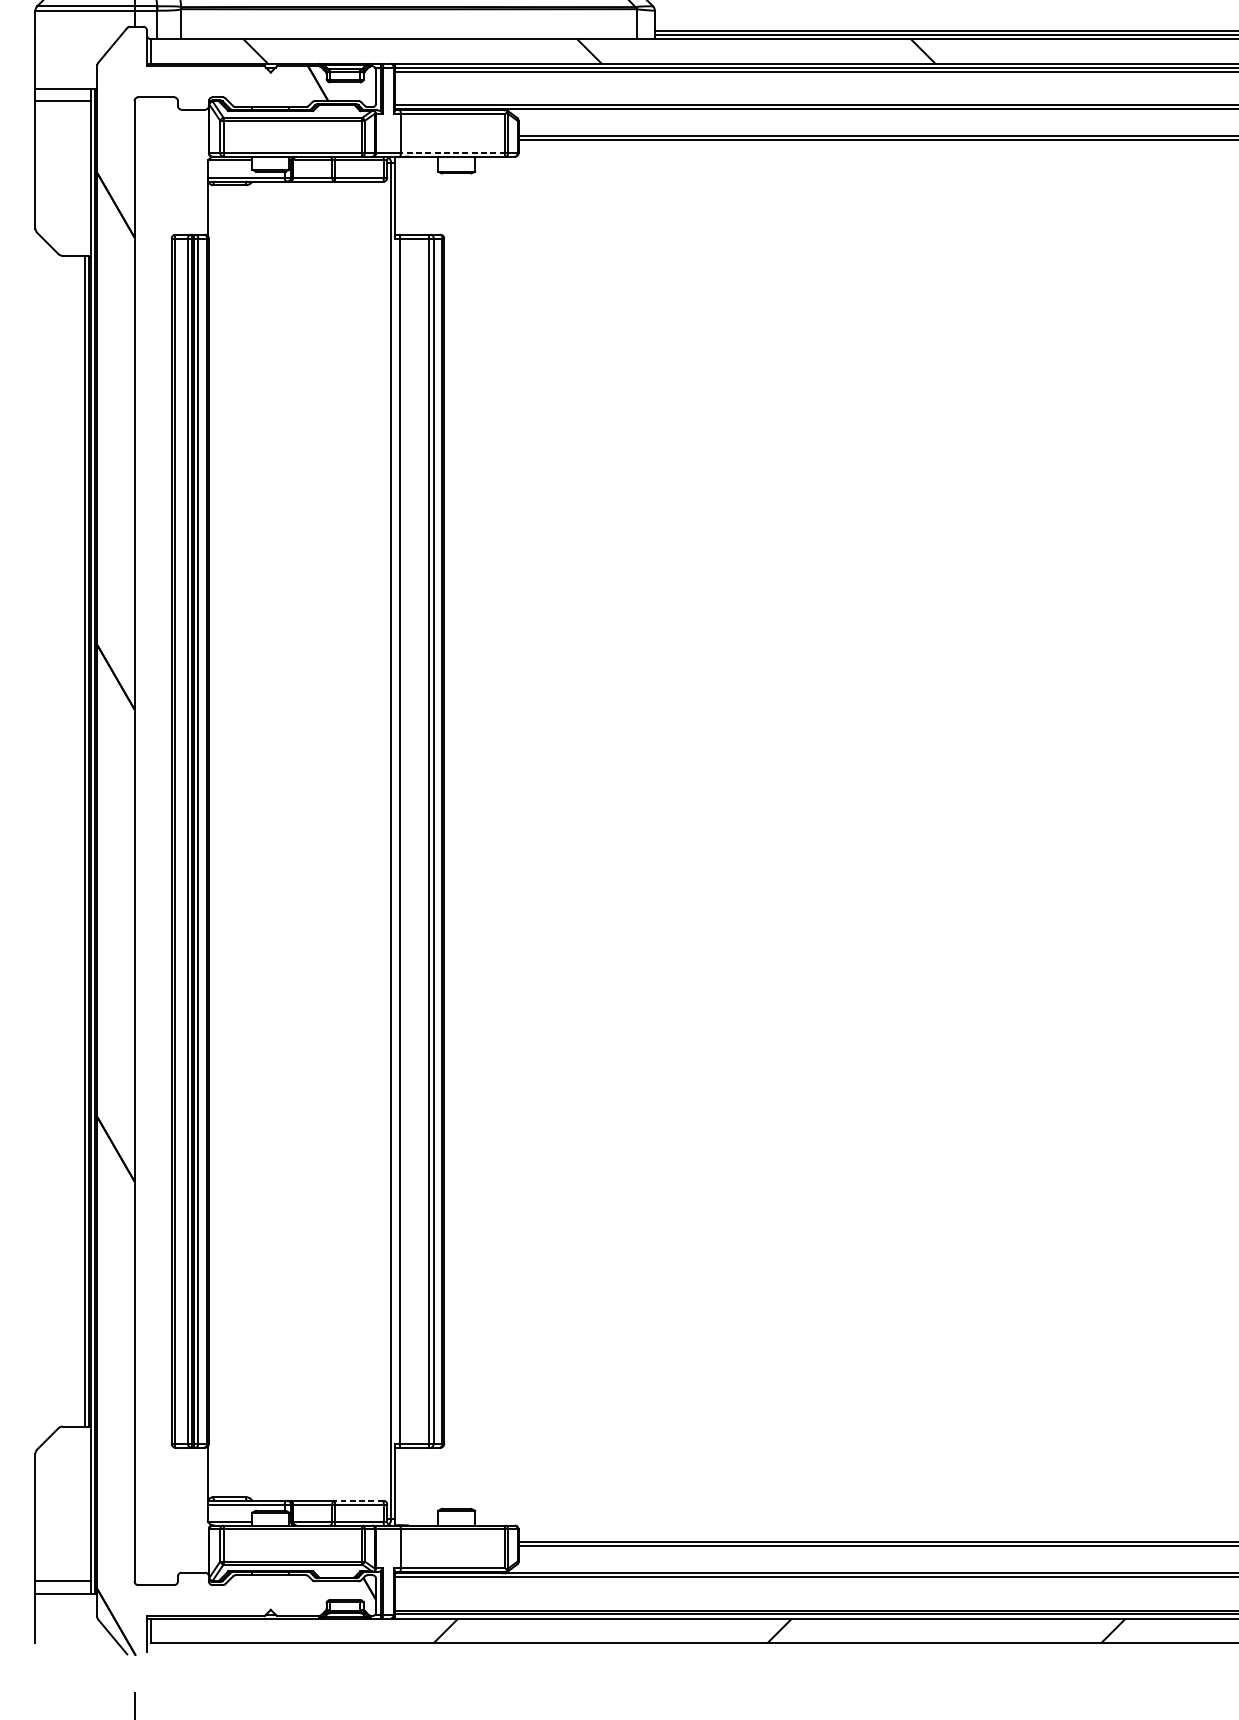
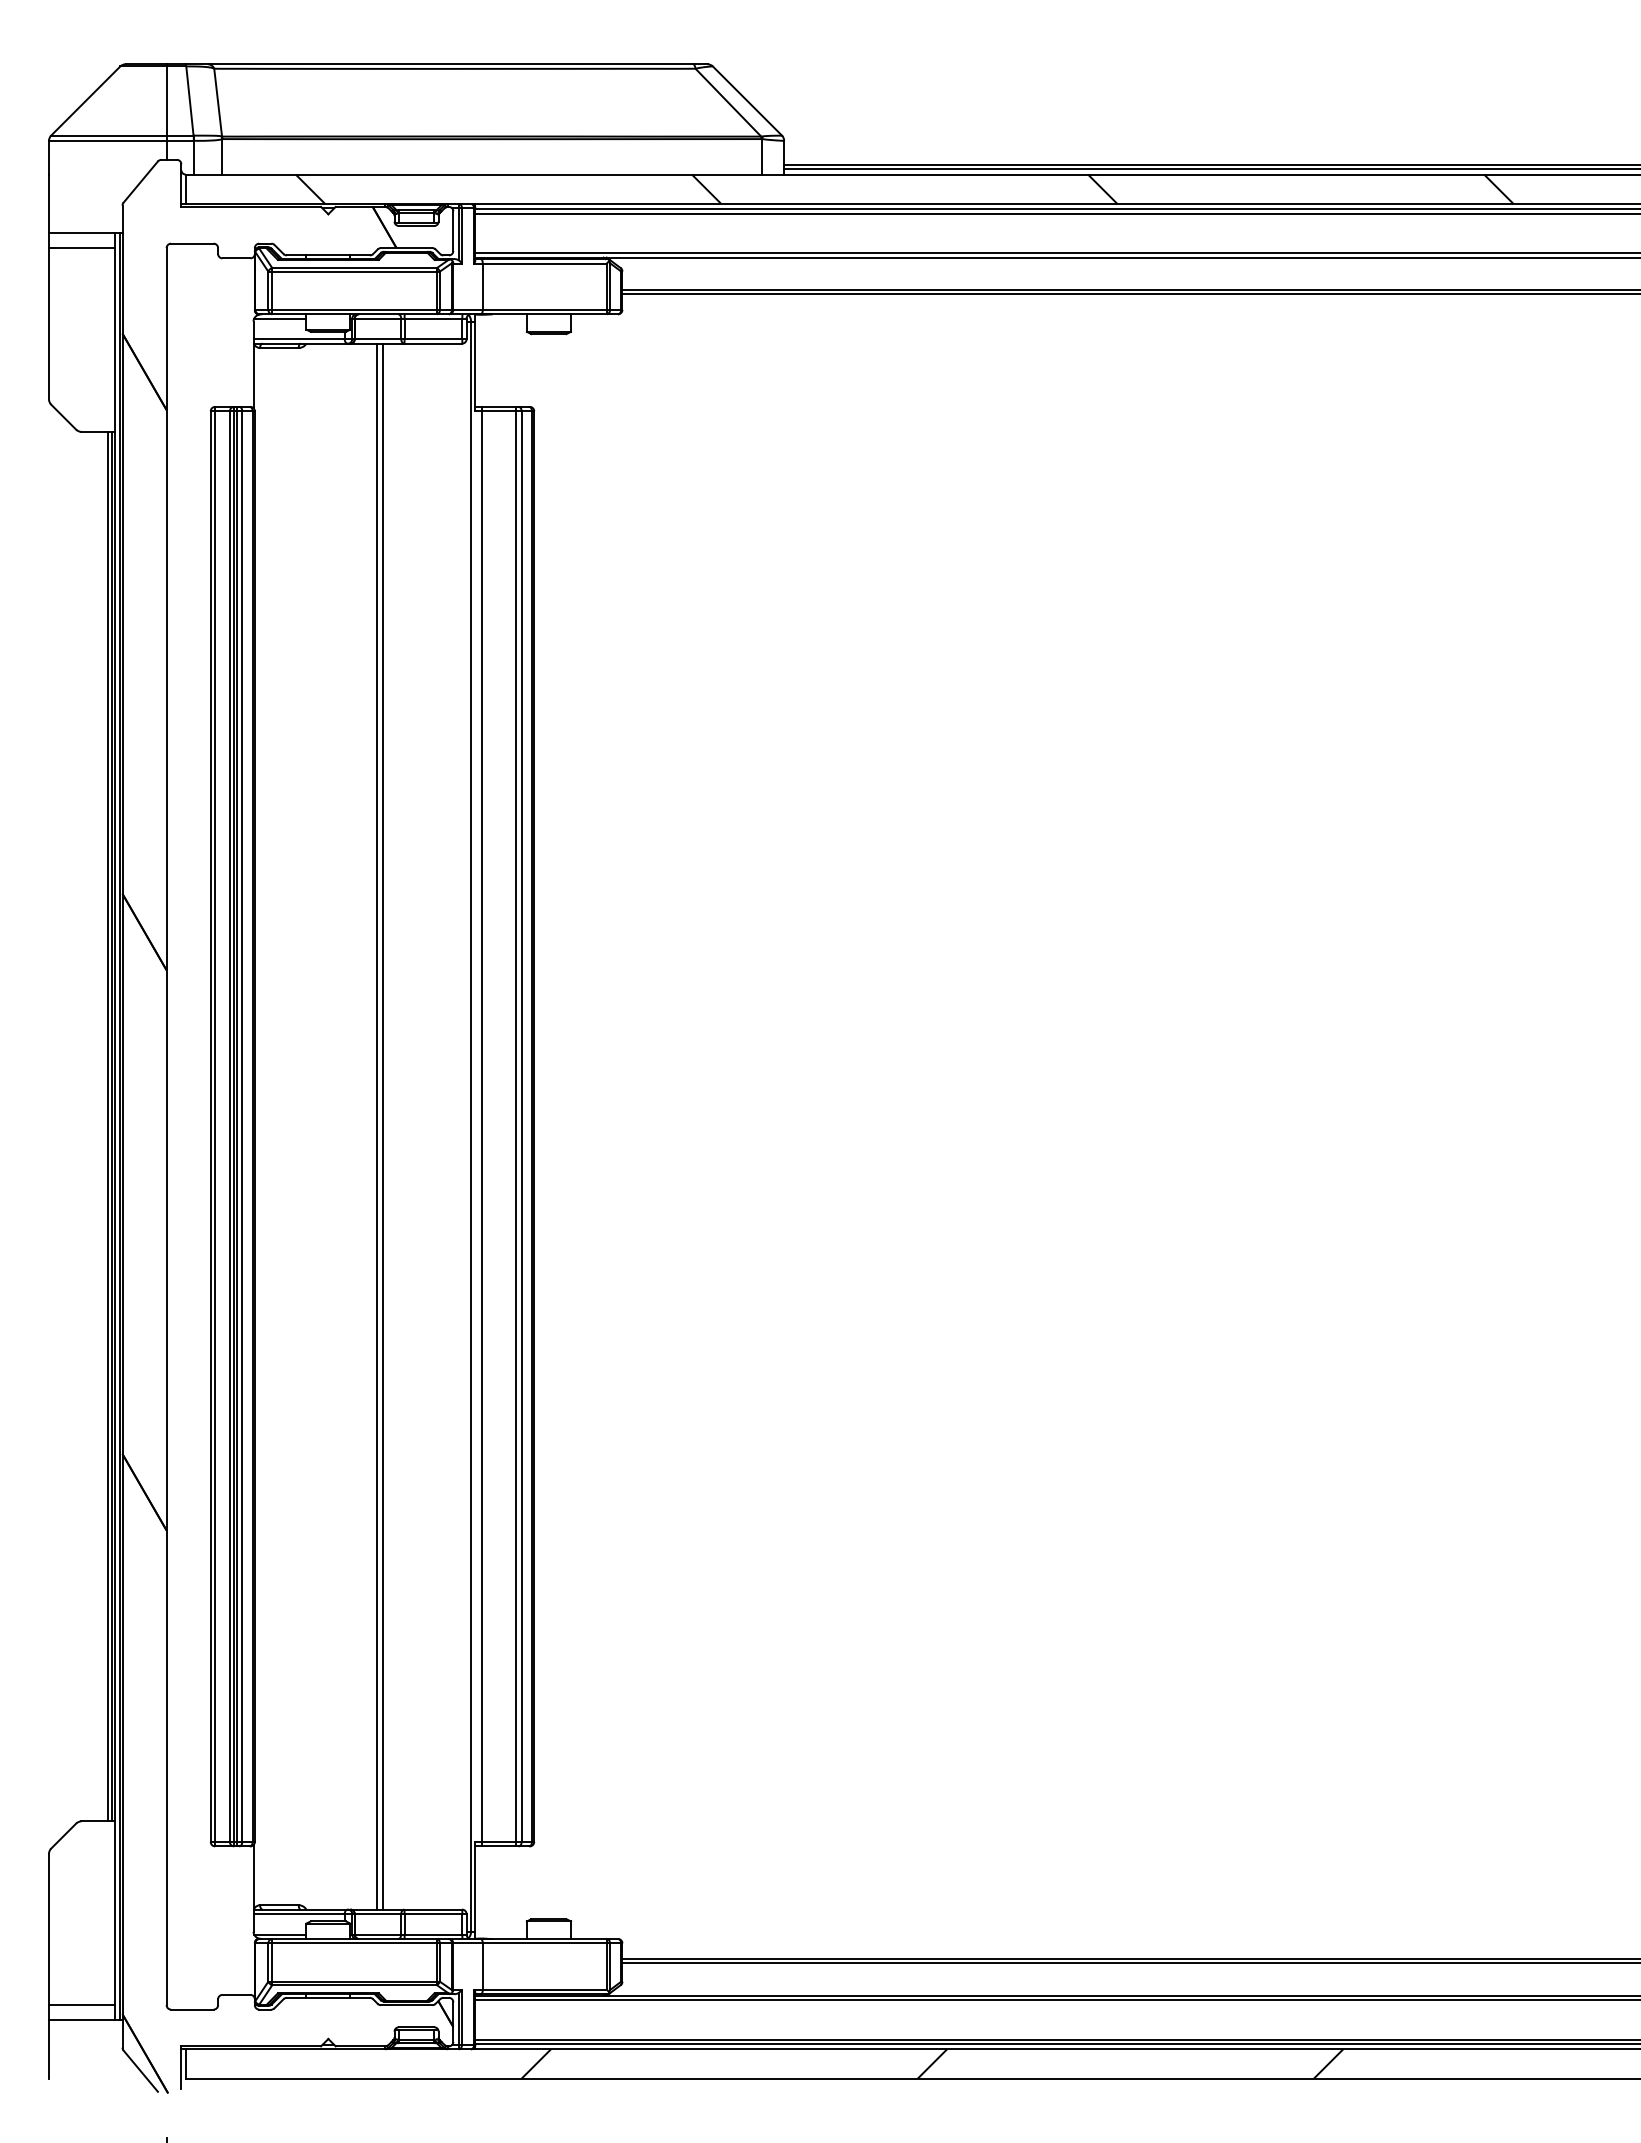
line: (452, 152) -> (544, 309), dashed -> solid
line: (312, 841) -> (377, 1126), added
line: (317, 841) -> (383, 1126), added
line: (359, 1500) -> (433, 1909), dashed -> solid

